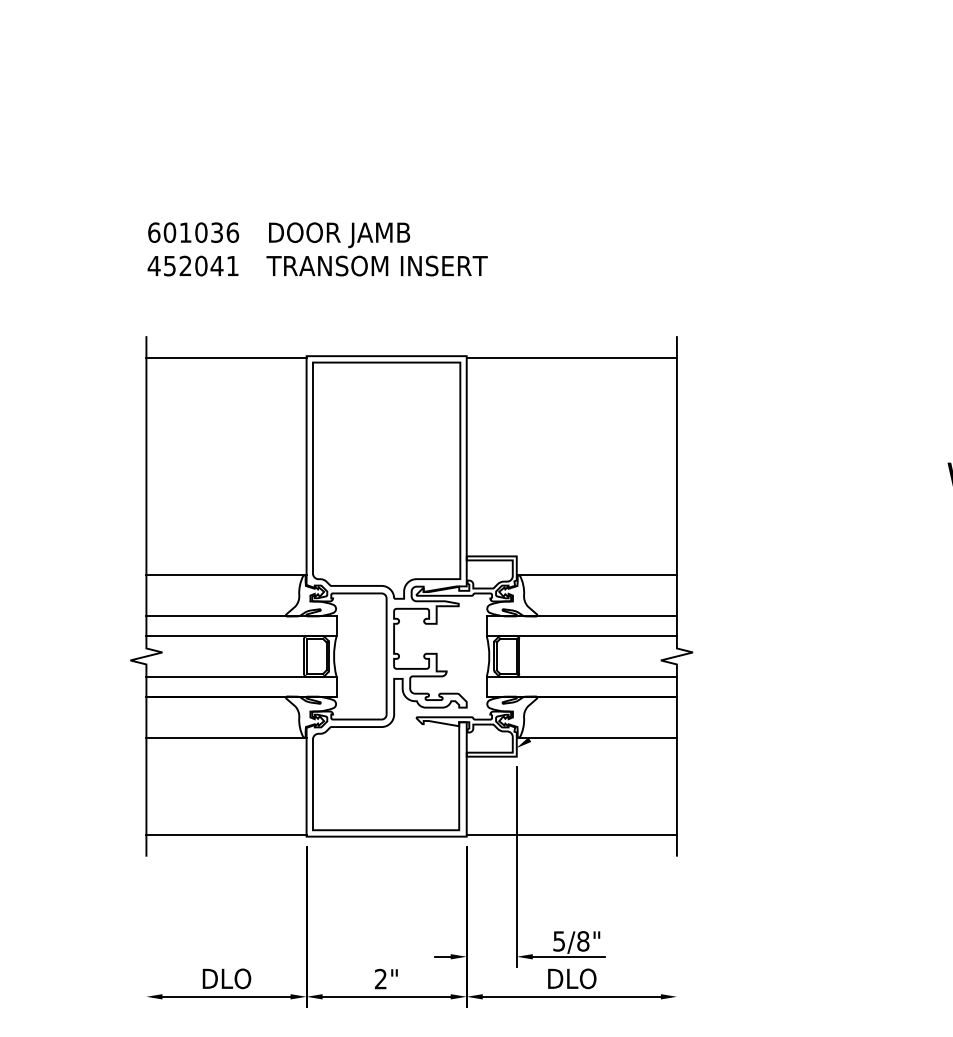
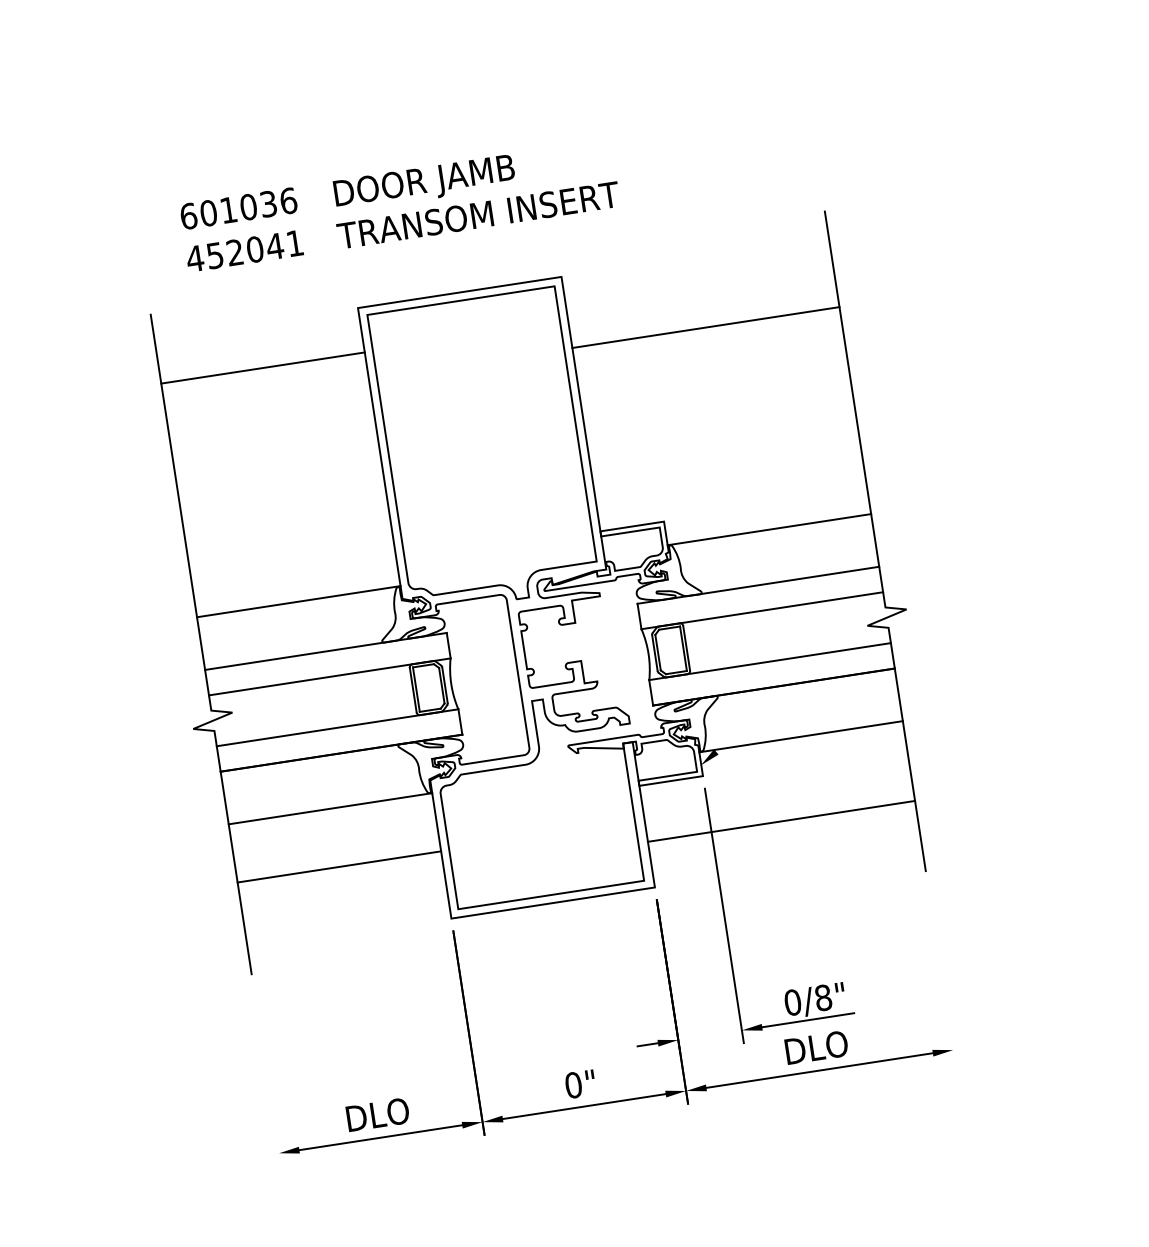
text: (317, 249) -> (399, 205), moved
line: (226, 358) -> (263, 368), moved
line: (571, 358) -> (705, 328), moved
line: (226, 834) -> (339, 866), moved
line: (571, 834) -> (781, 821), moved
text: (559, 941) -> (793, 1002), 5/8" -> 0/8"
text: (380, 978) -> (572, 1084), 2" -> 0"

